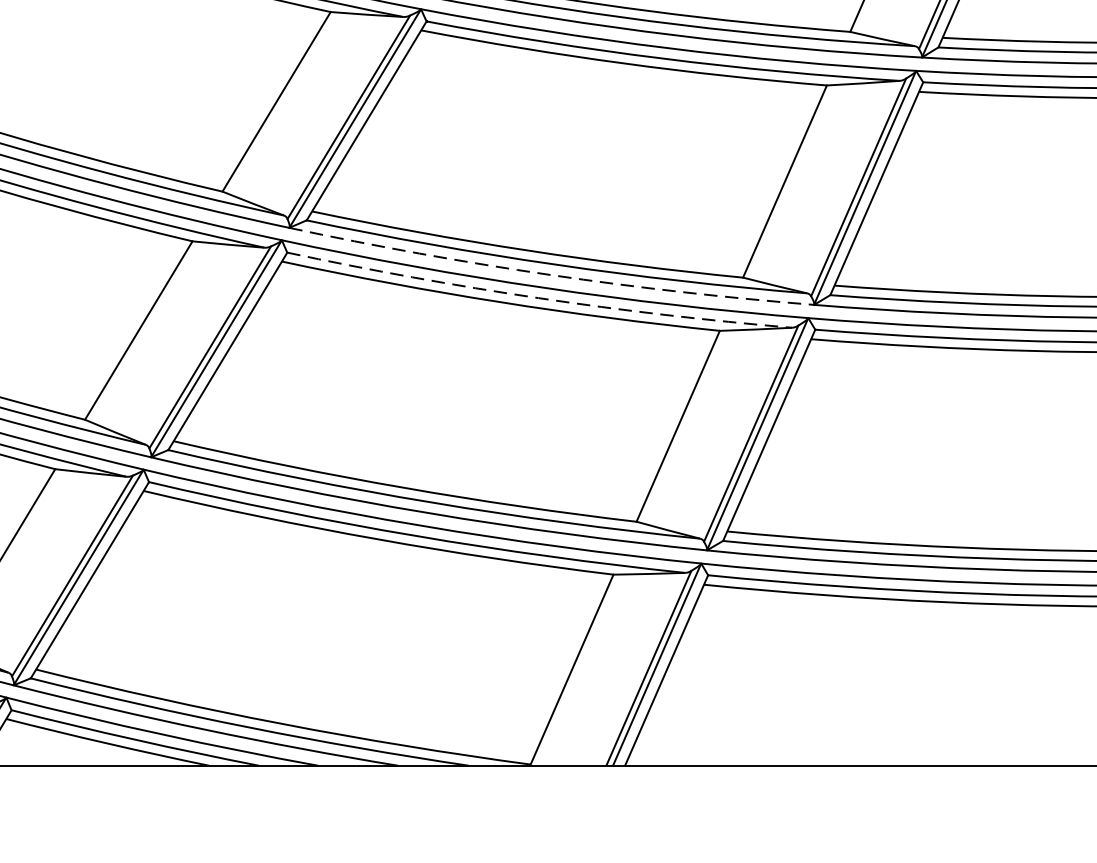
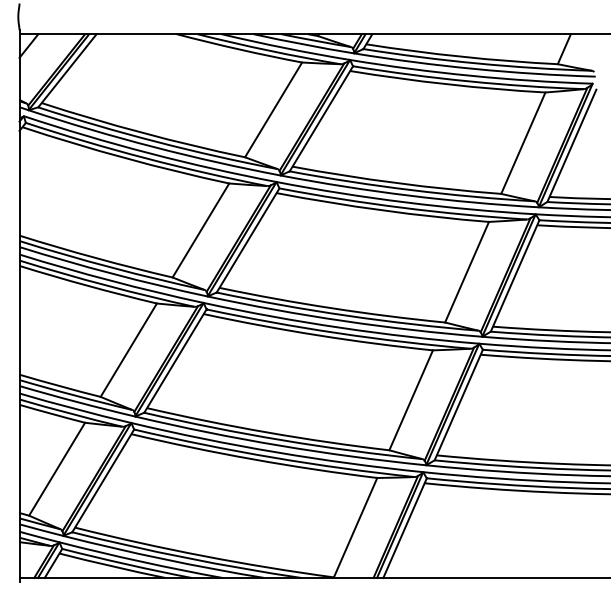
arc: (550, 275) -> (344, 321), dashed -> solid
arc: (539, 298) -> (338, 333), dashed -> solid

